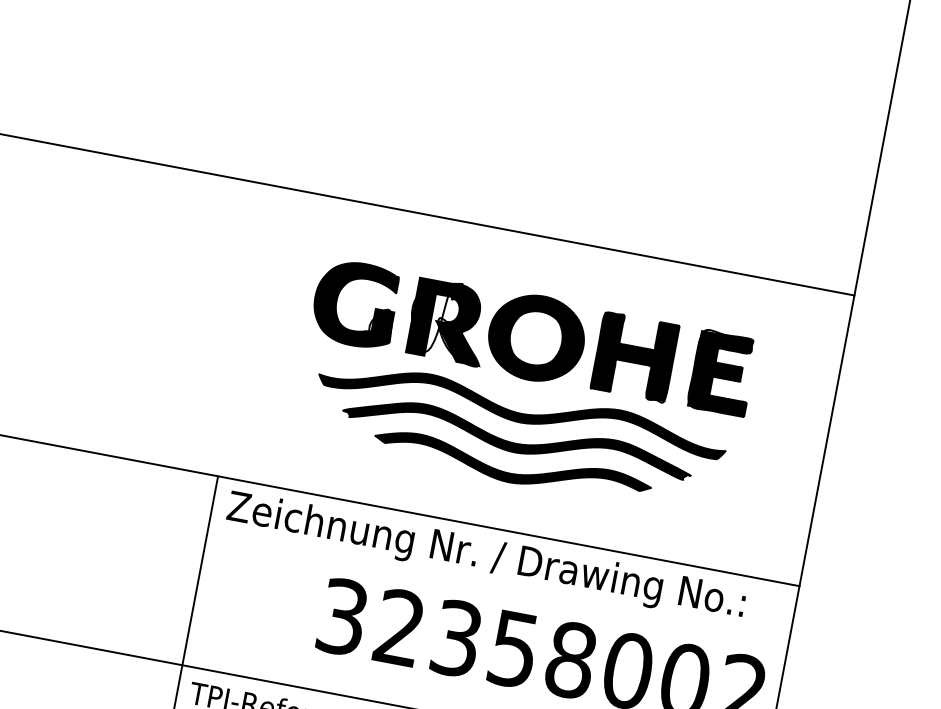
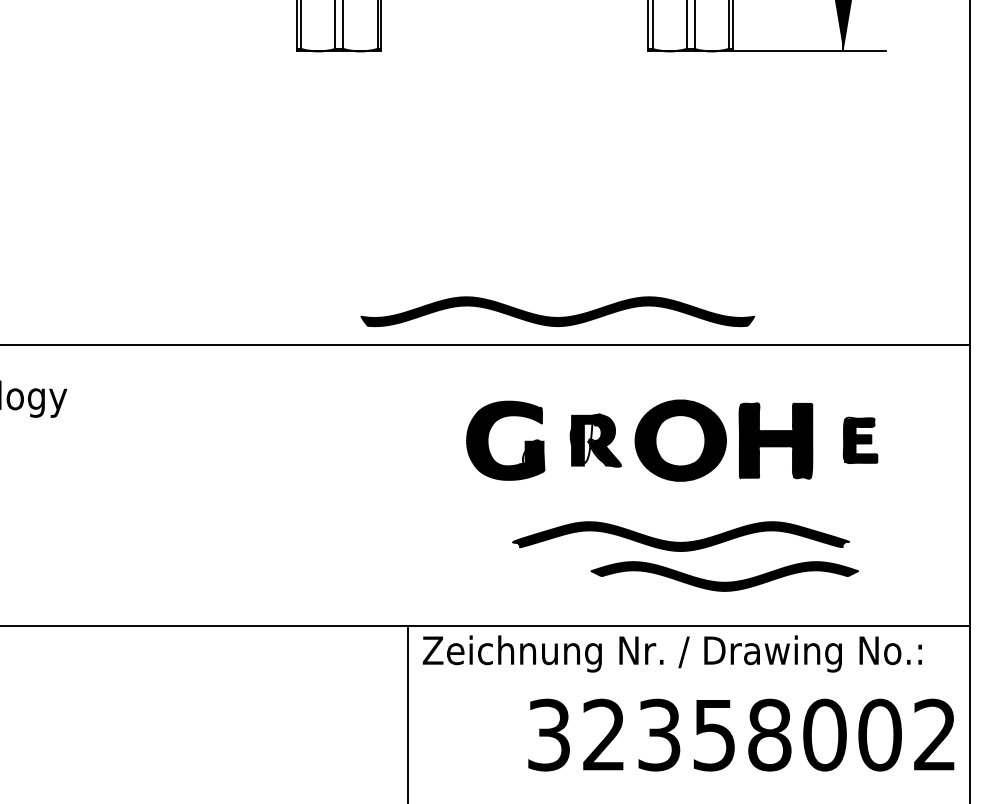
part: (448, 321) -> (595, 440), size x0.7
part: (722, 373) -> (860, 440), size x0.6
part: (523, 407) -> (557, 311), moved
part: (511, 467) -> (724, 576), moved

